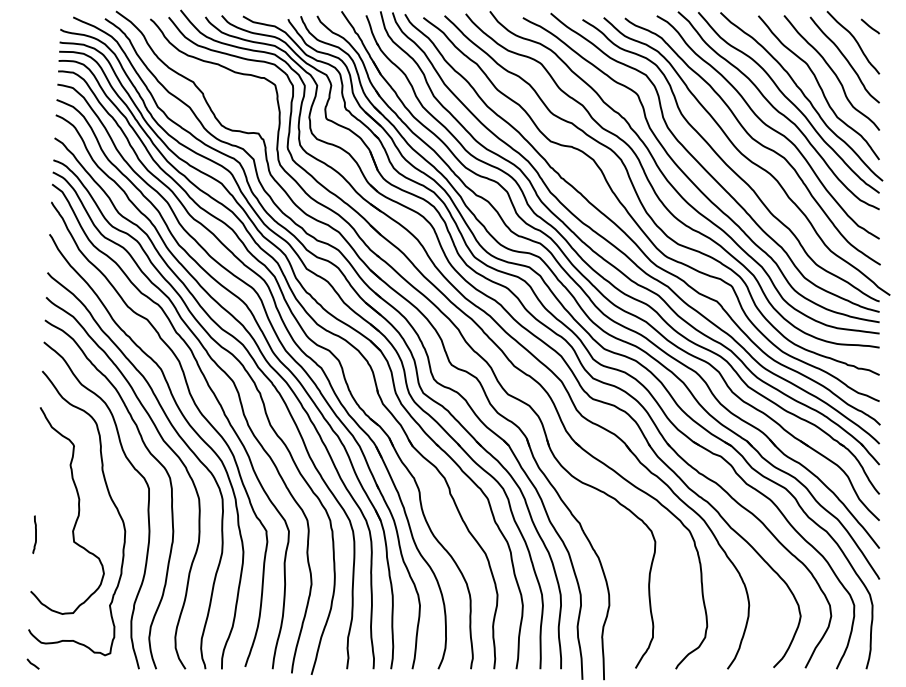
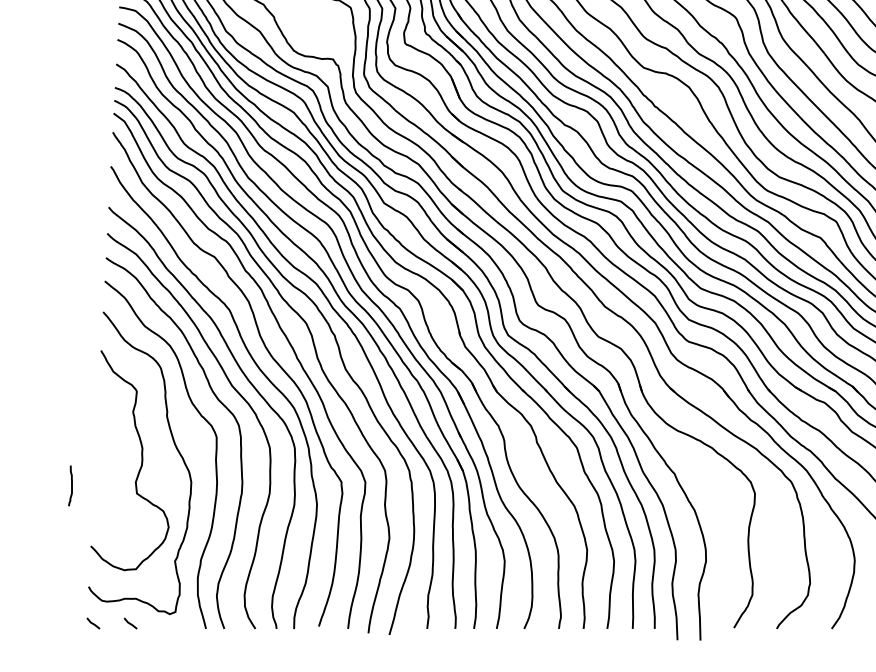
curve: (35, 534) -> (71, 485), moved
line: (67, 663) -> (129, 622), added

